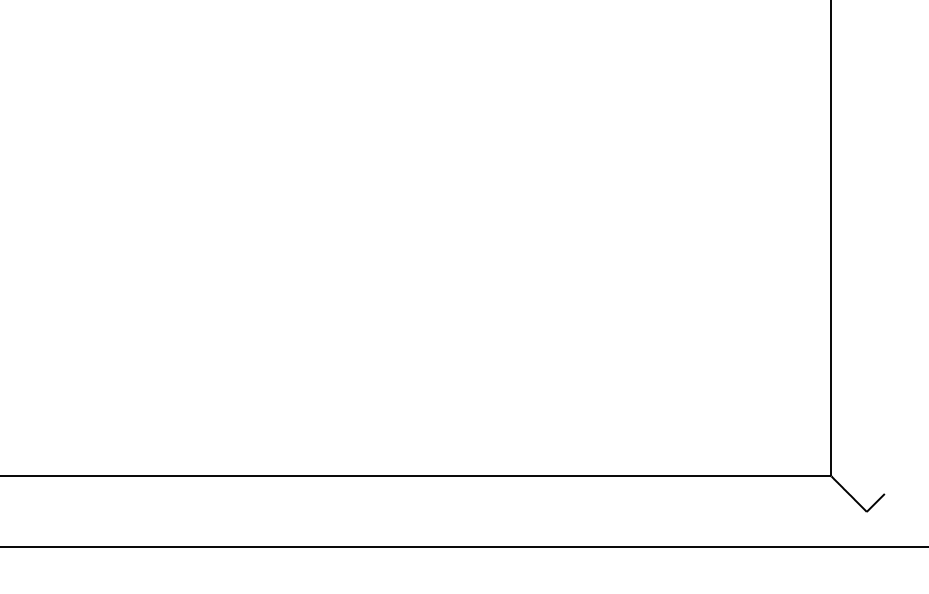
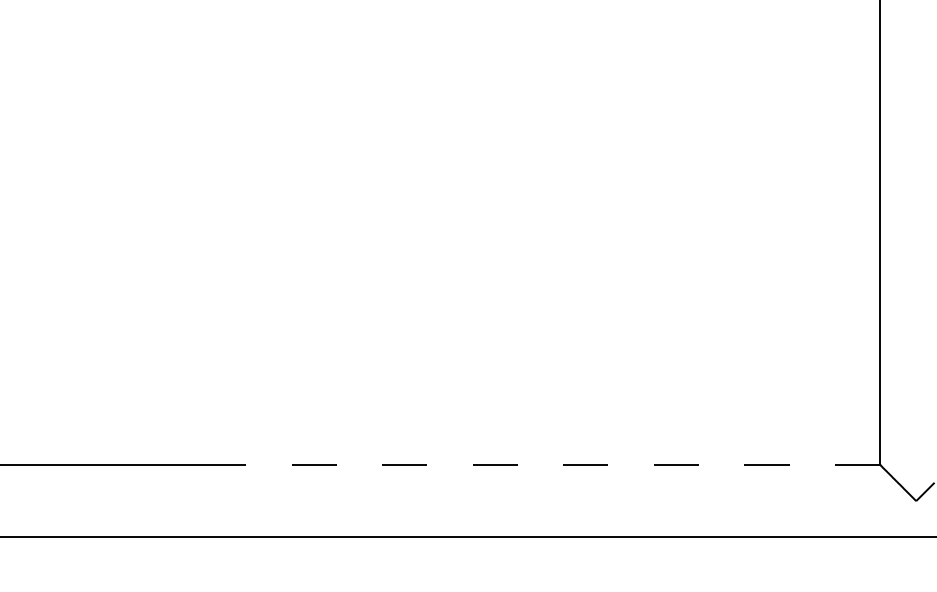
line: (516, 476) -> (558, 464), solid -> dashed

